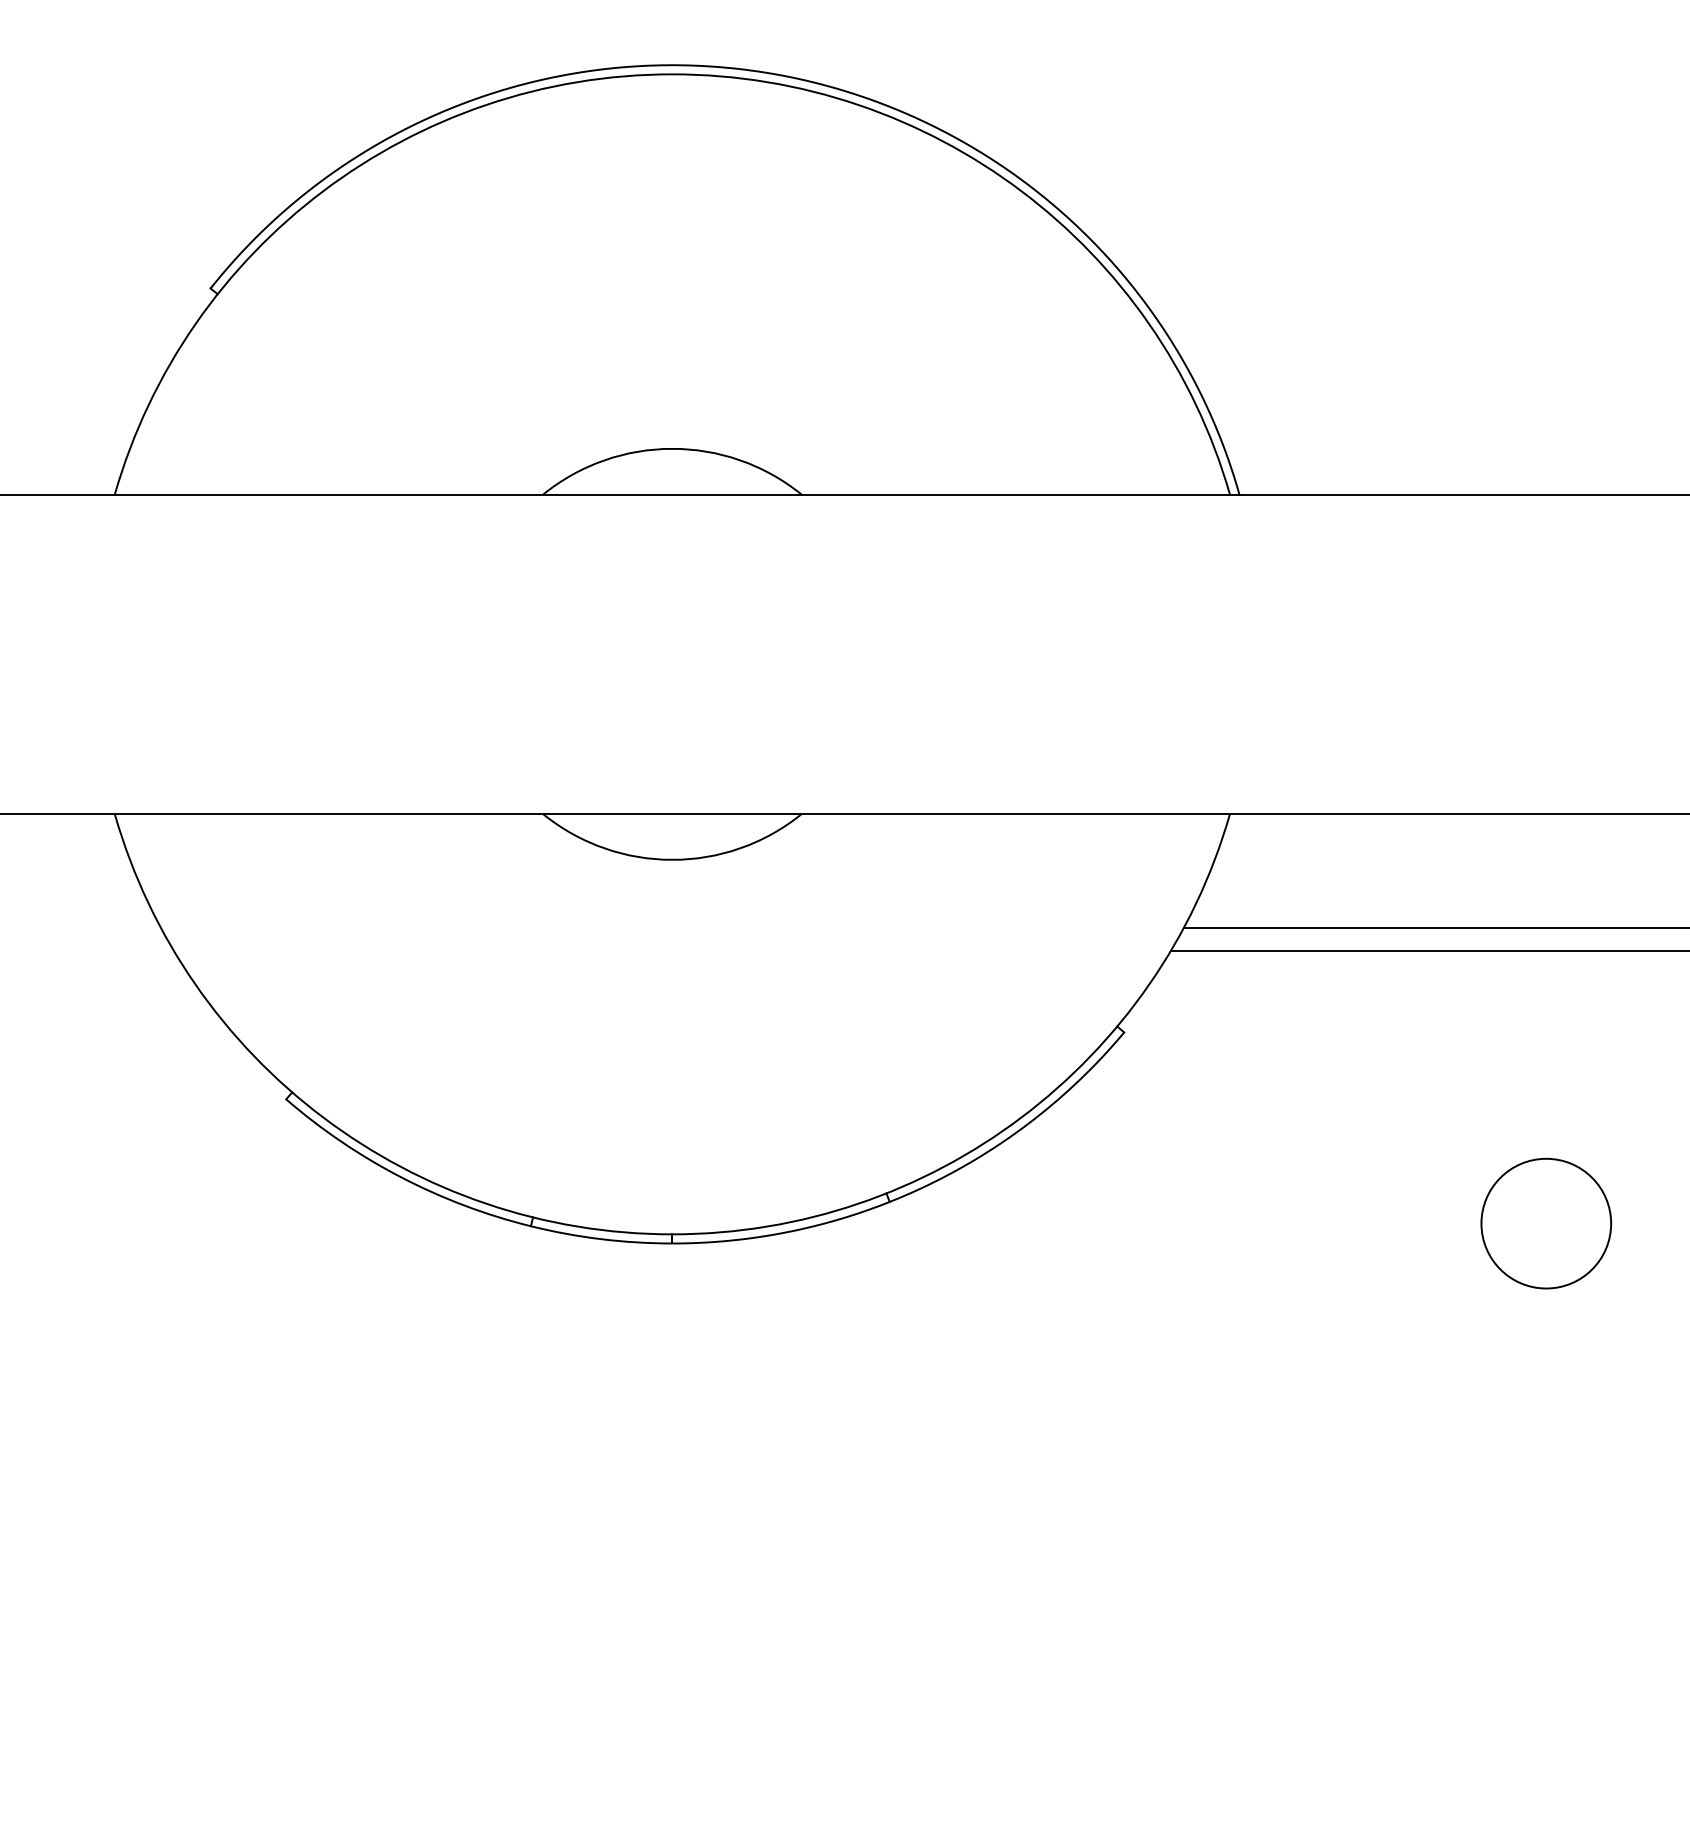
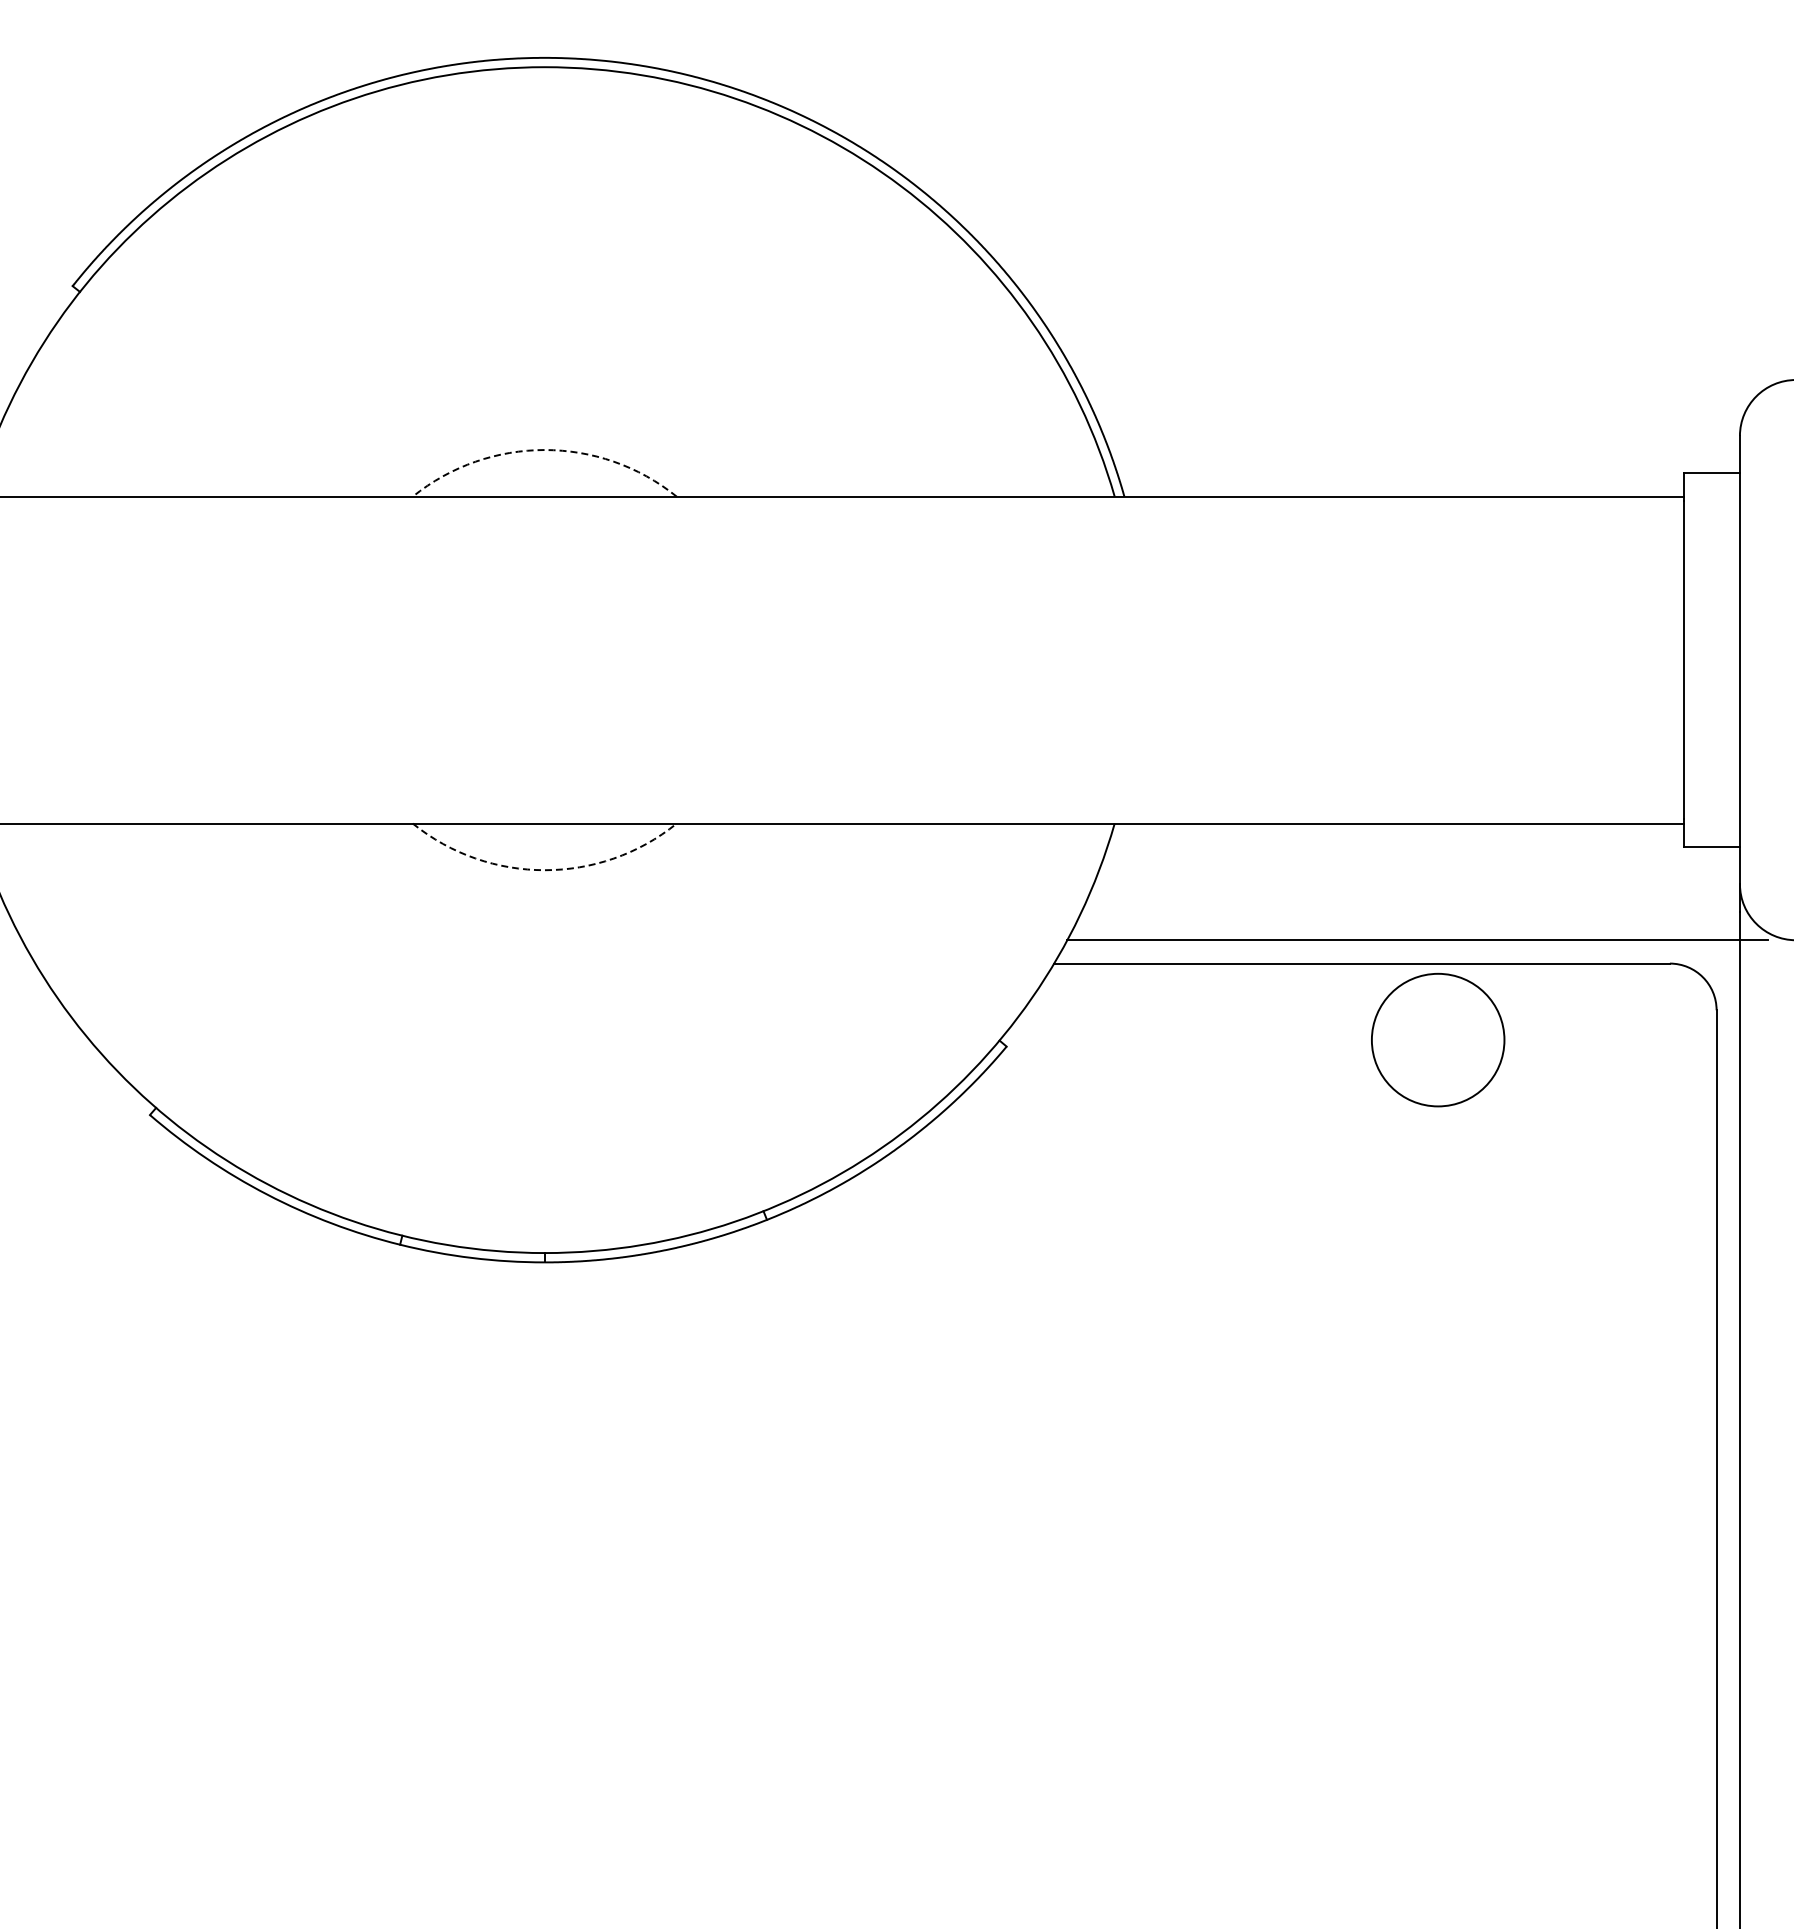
arc: (672, 449) -> (544, 450), solid -> dashed
arc: (672, 860) -> (544, 870), solid -> dashed
circle: (1546, 1223) -> (1438, 1039), moved

